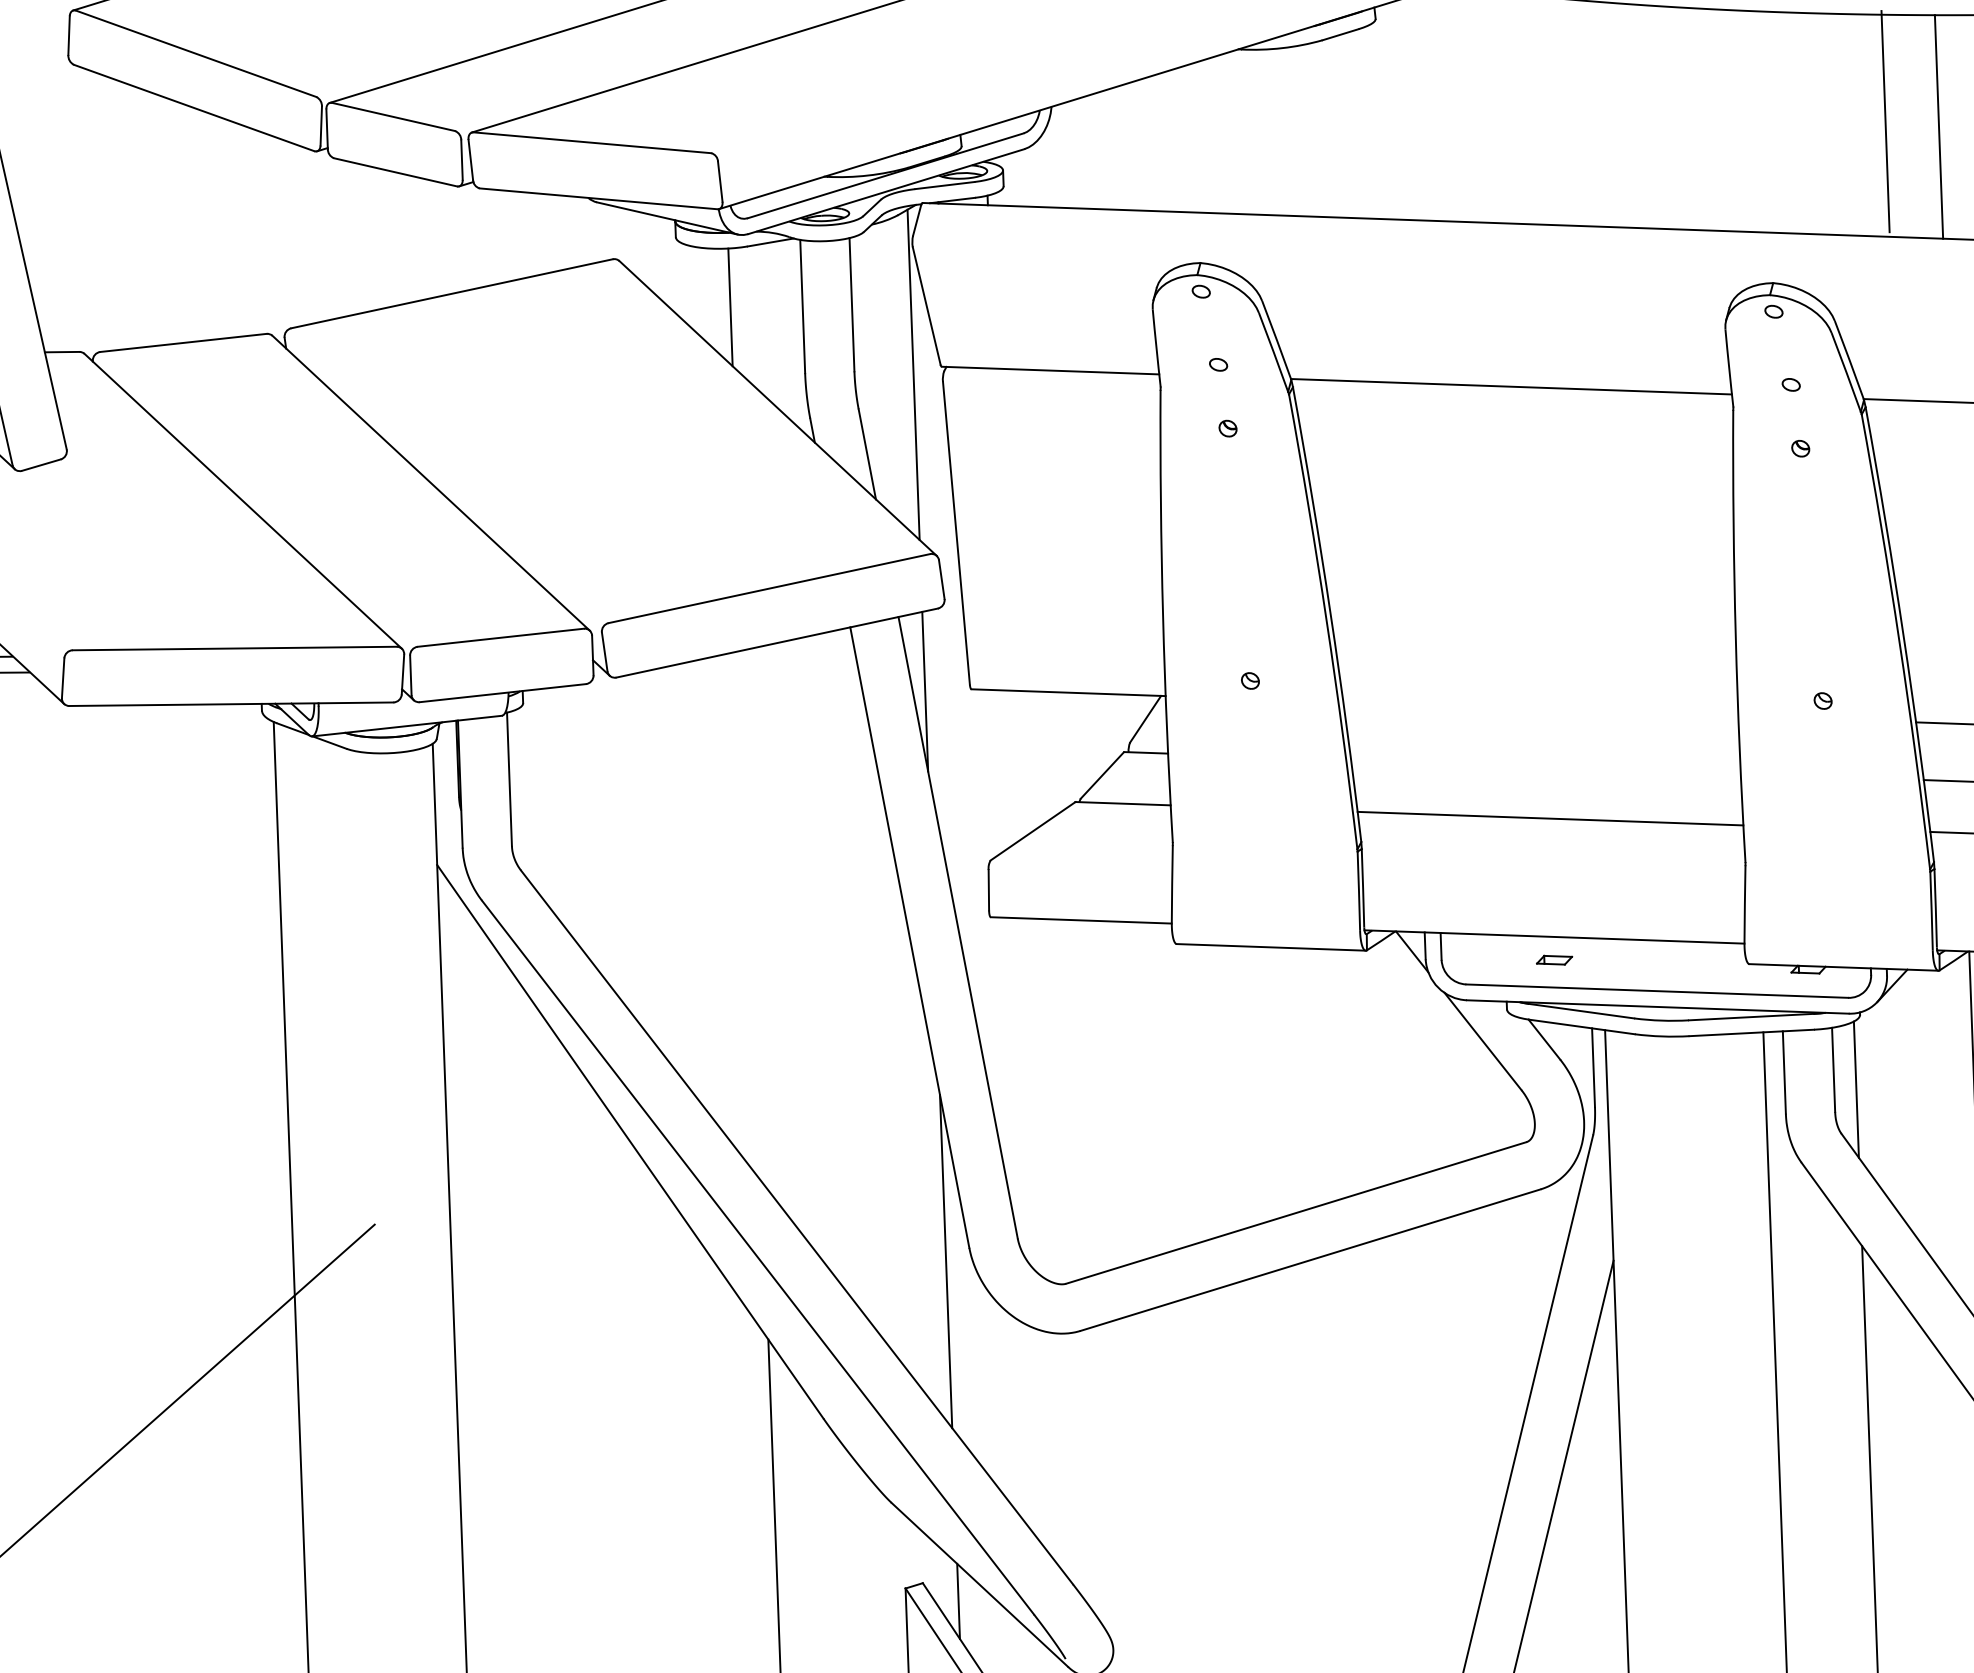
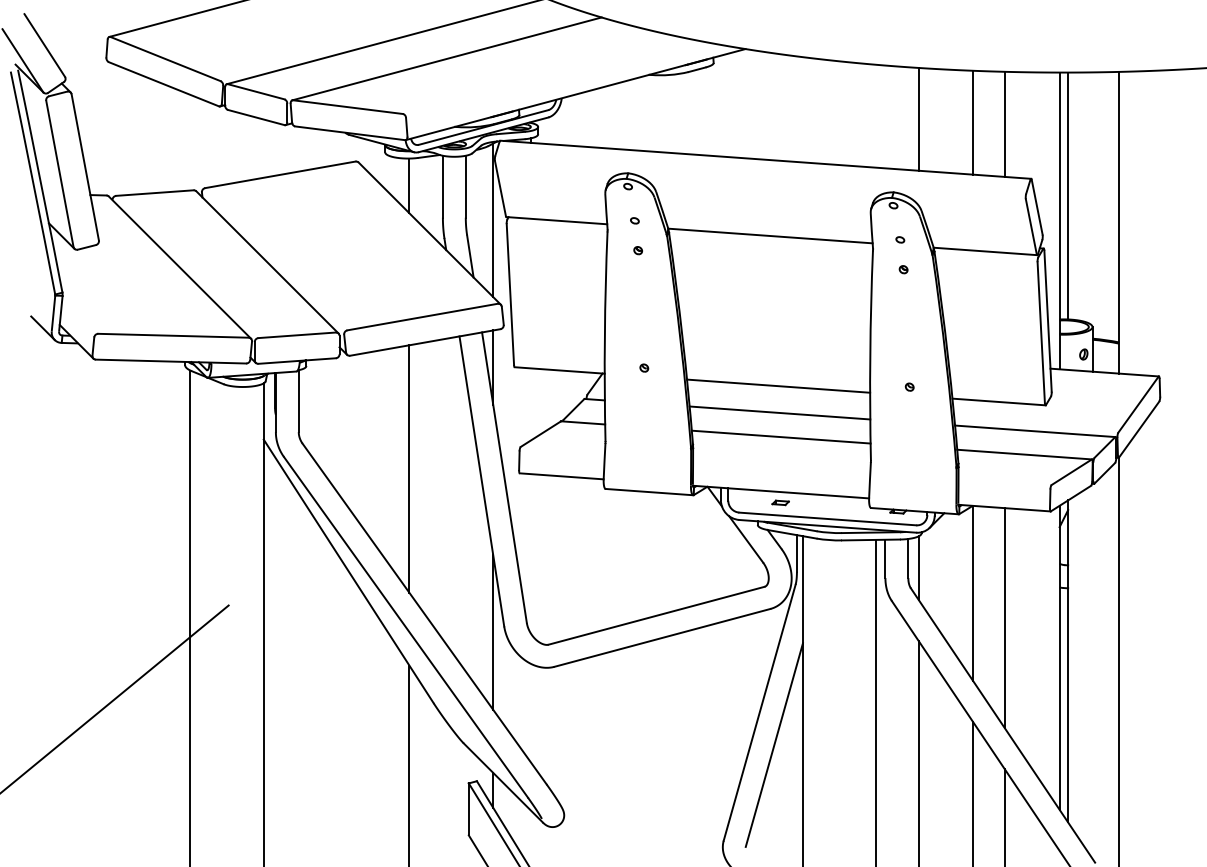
line: (1885, 119) -> (918, 118), moved
line: (1540, 707) -> (778, 385), added
line: (1544, 765) -> (779, 412), added
line: (753, 915) -> (409, 468), added

